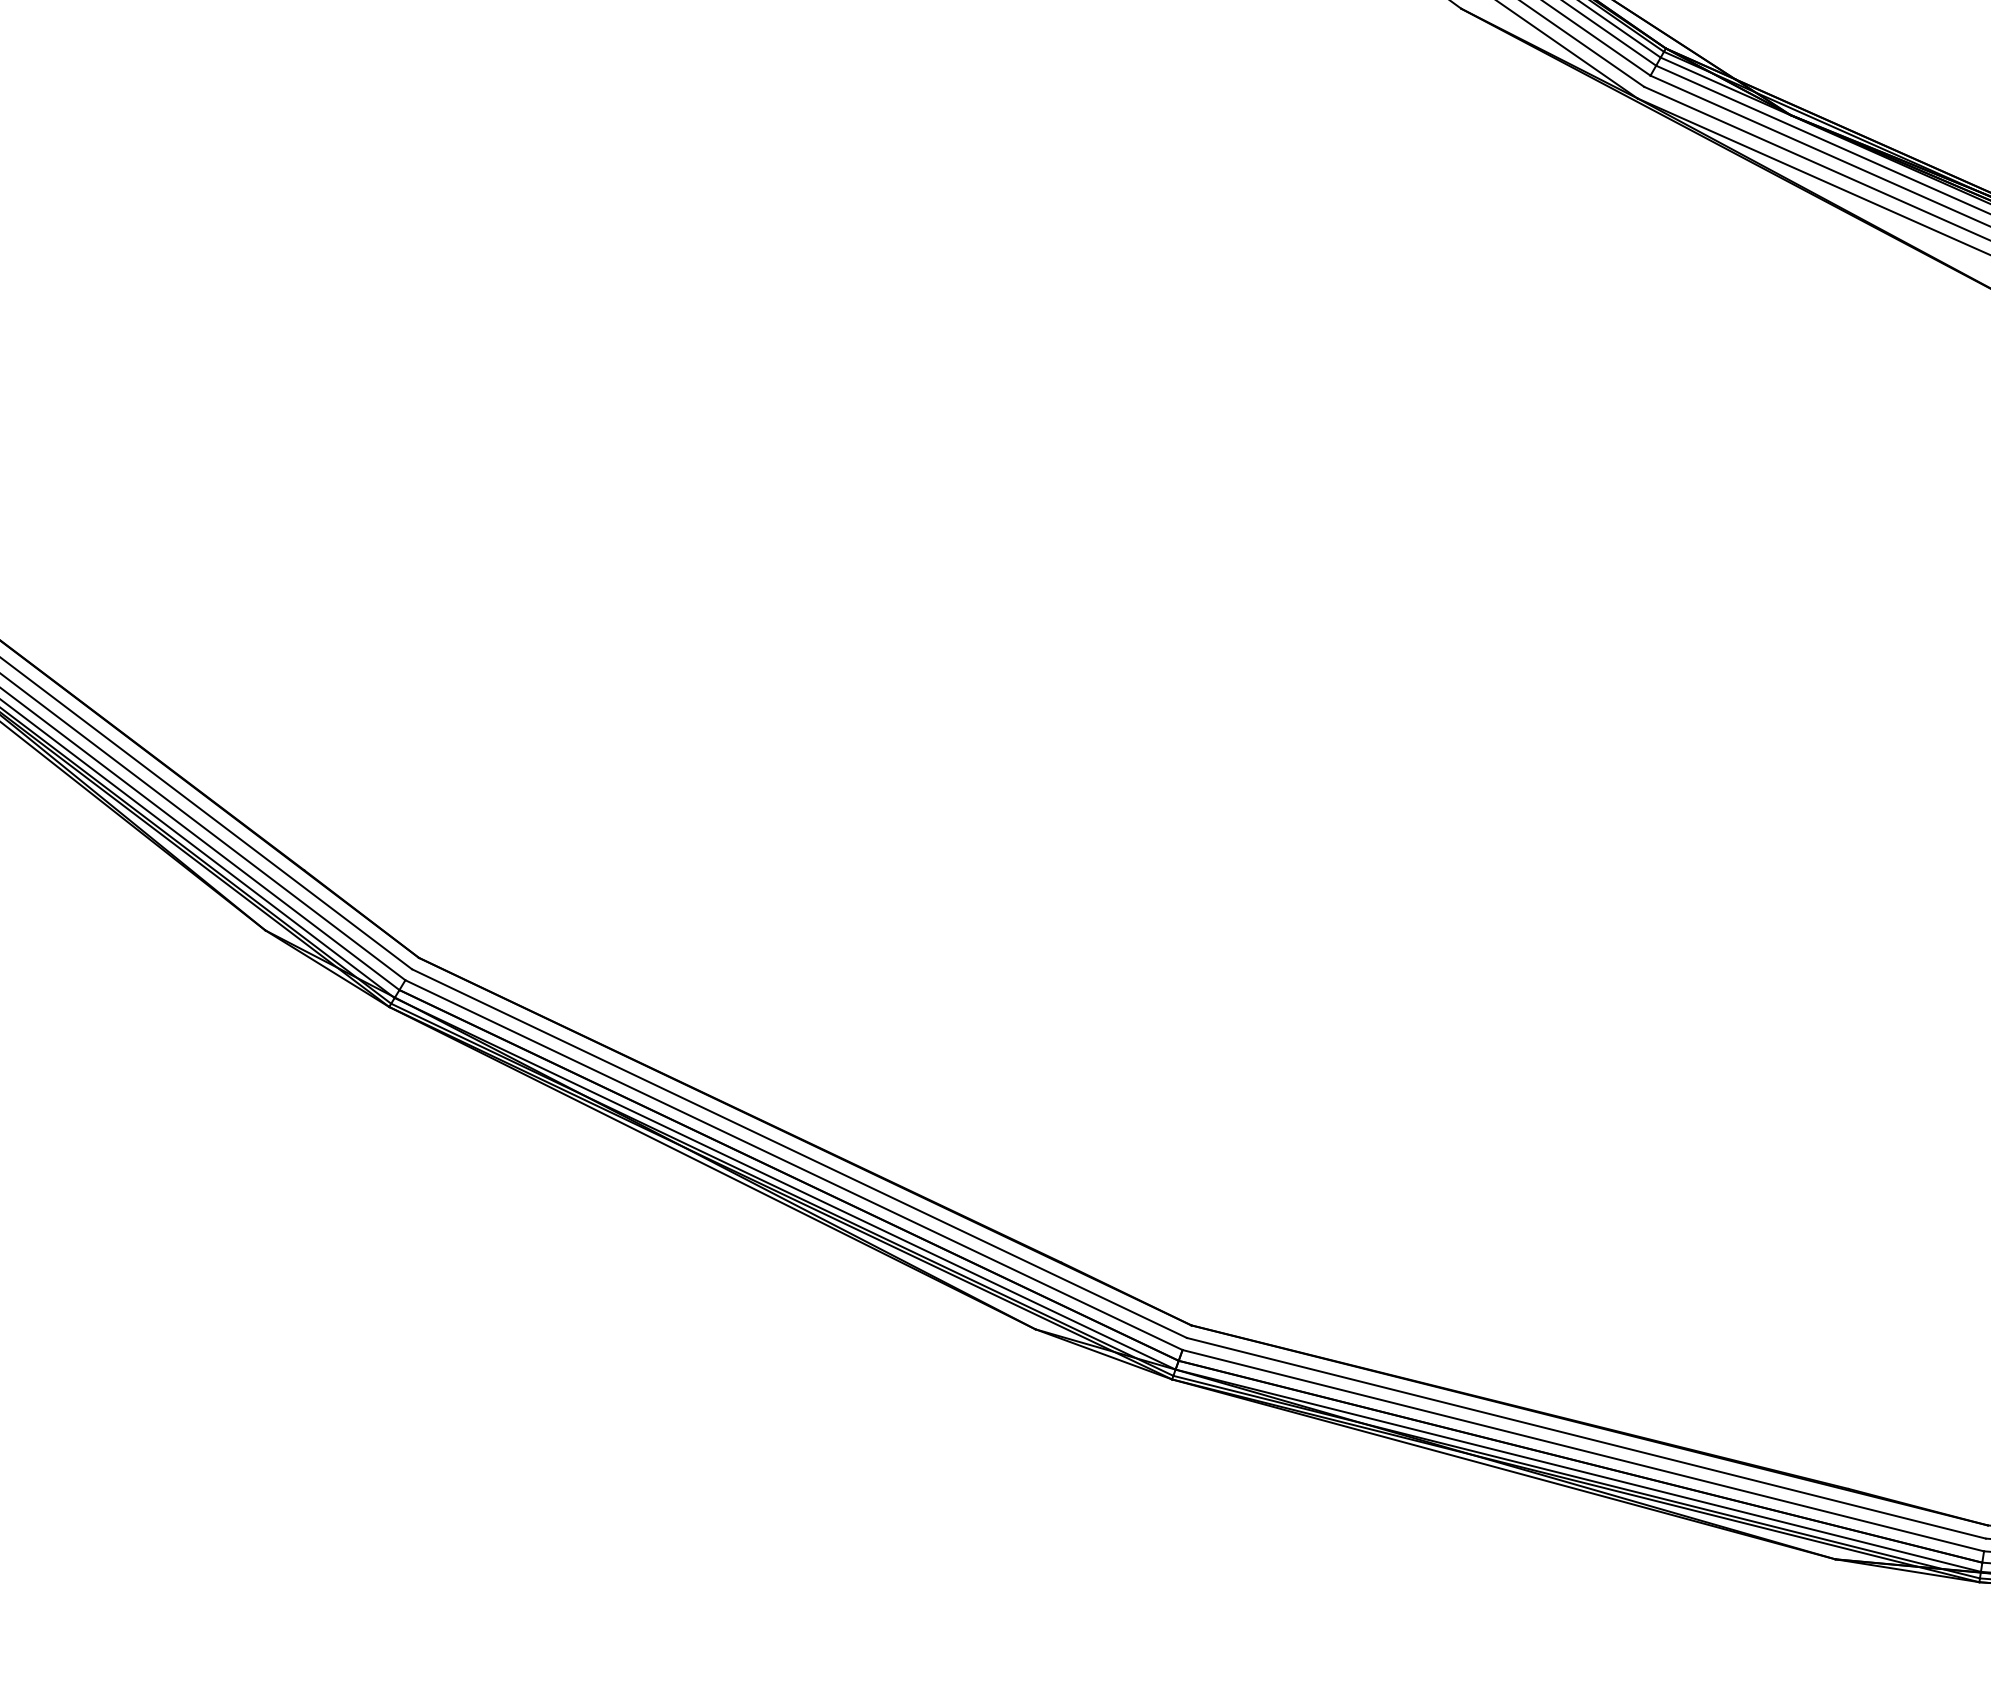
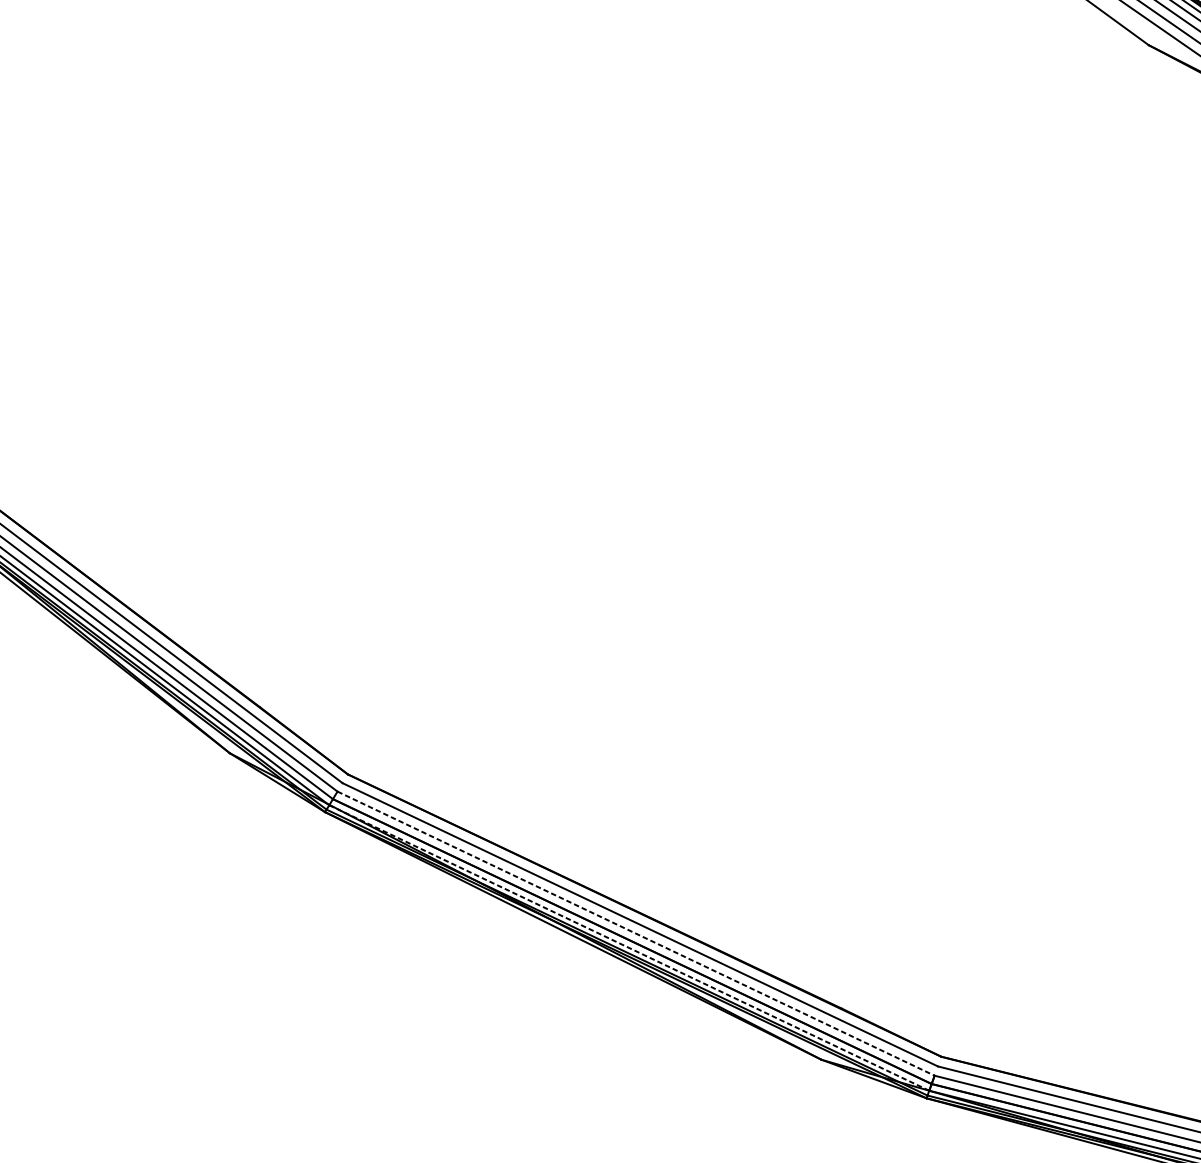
line: (794, 1165) -> (636, 933), solid -> dashed
line: (785, 1184) -> (629, 948), solid -> dashed

